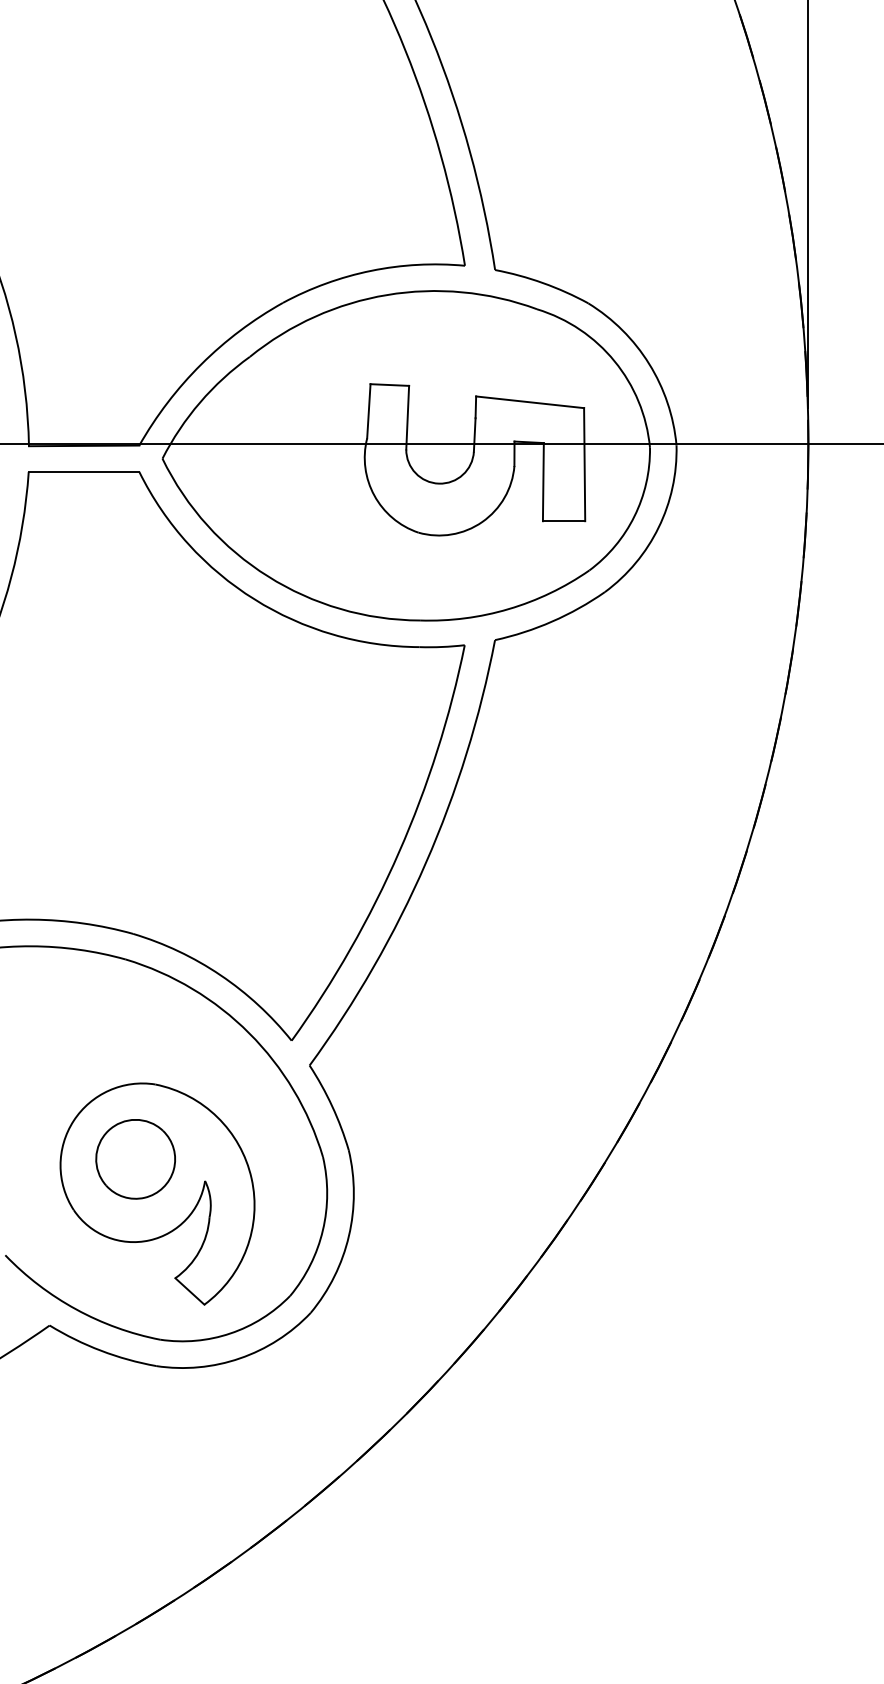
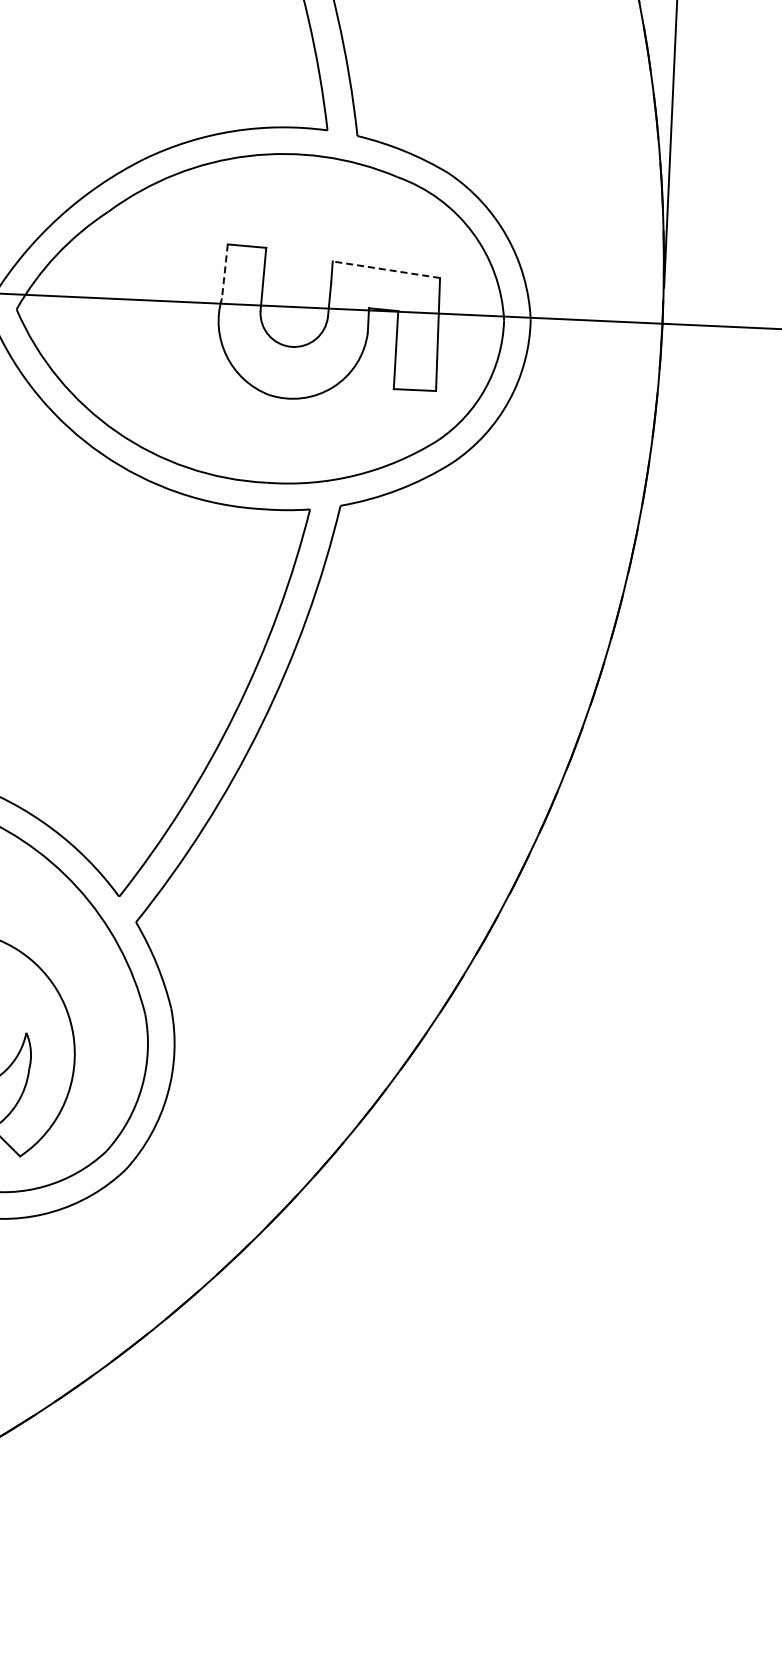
line: (529, 402) -> (385, 269), solid -> dashed
line: (368, 411) -> (224, 271), solid -> dashed

